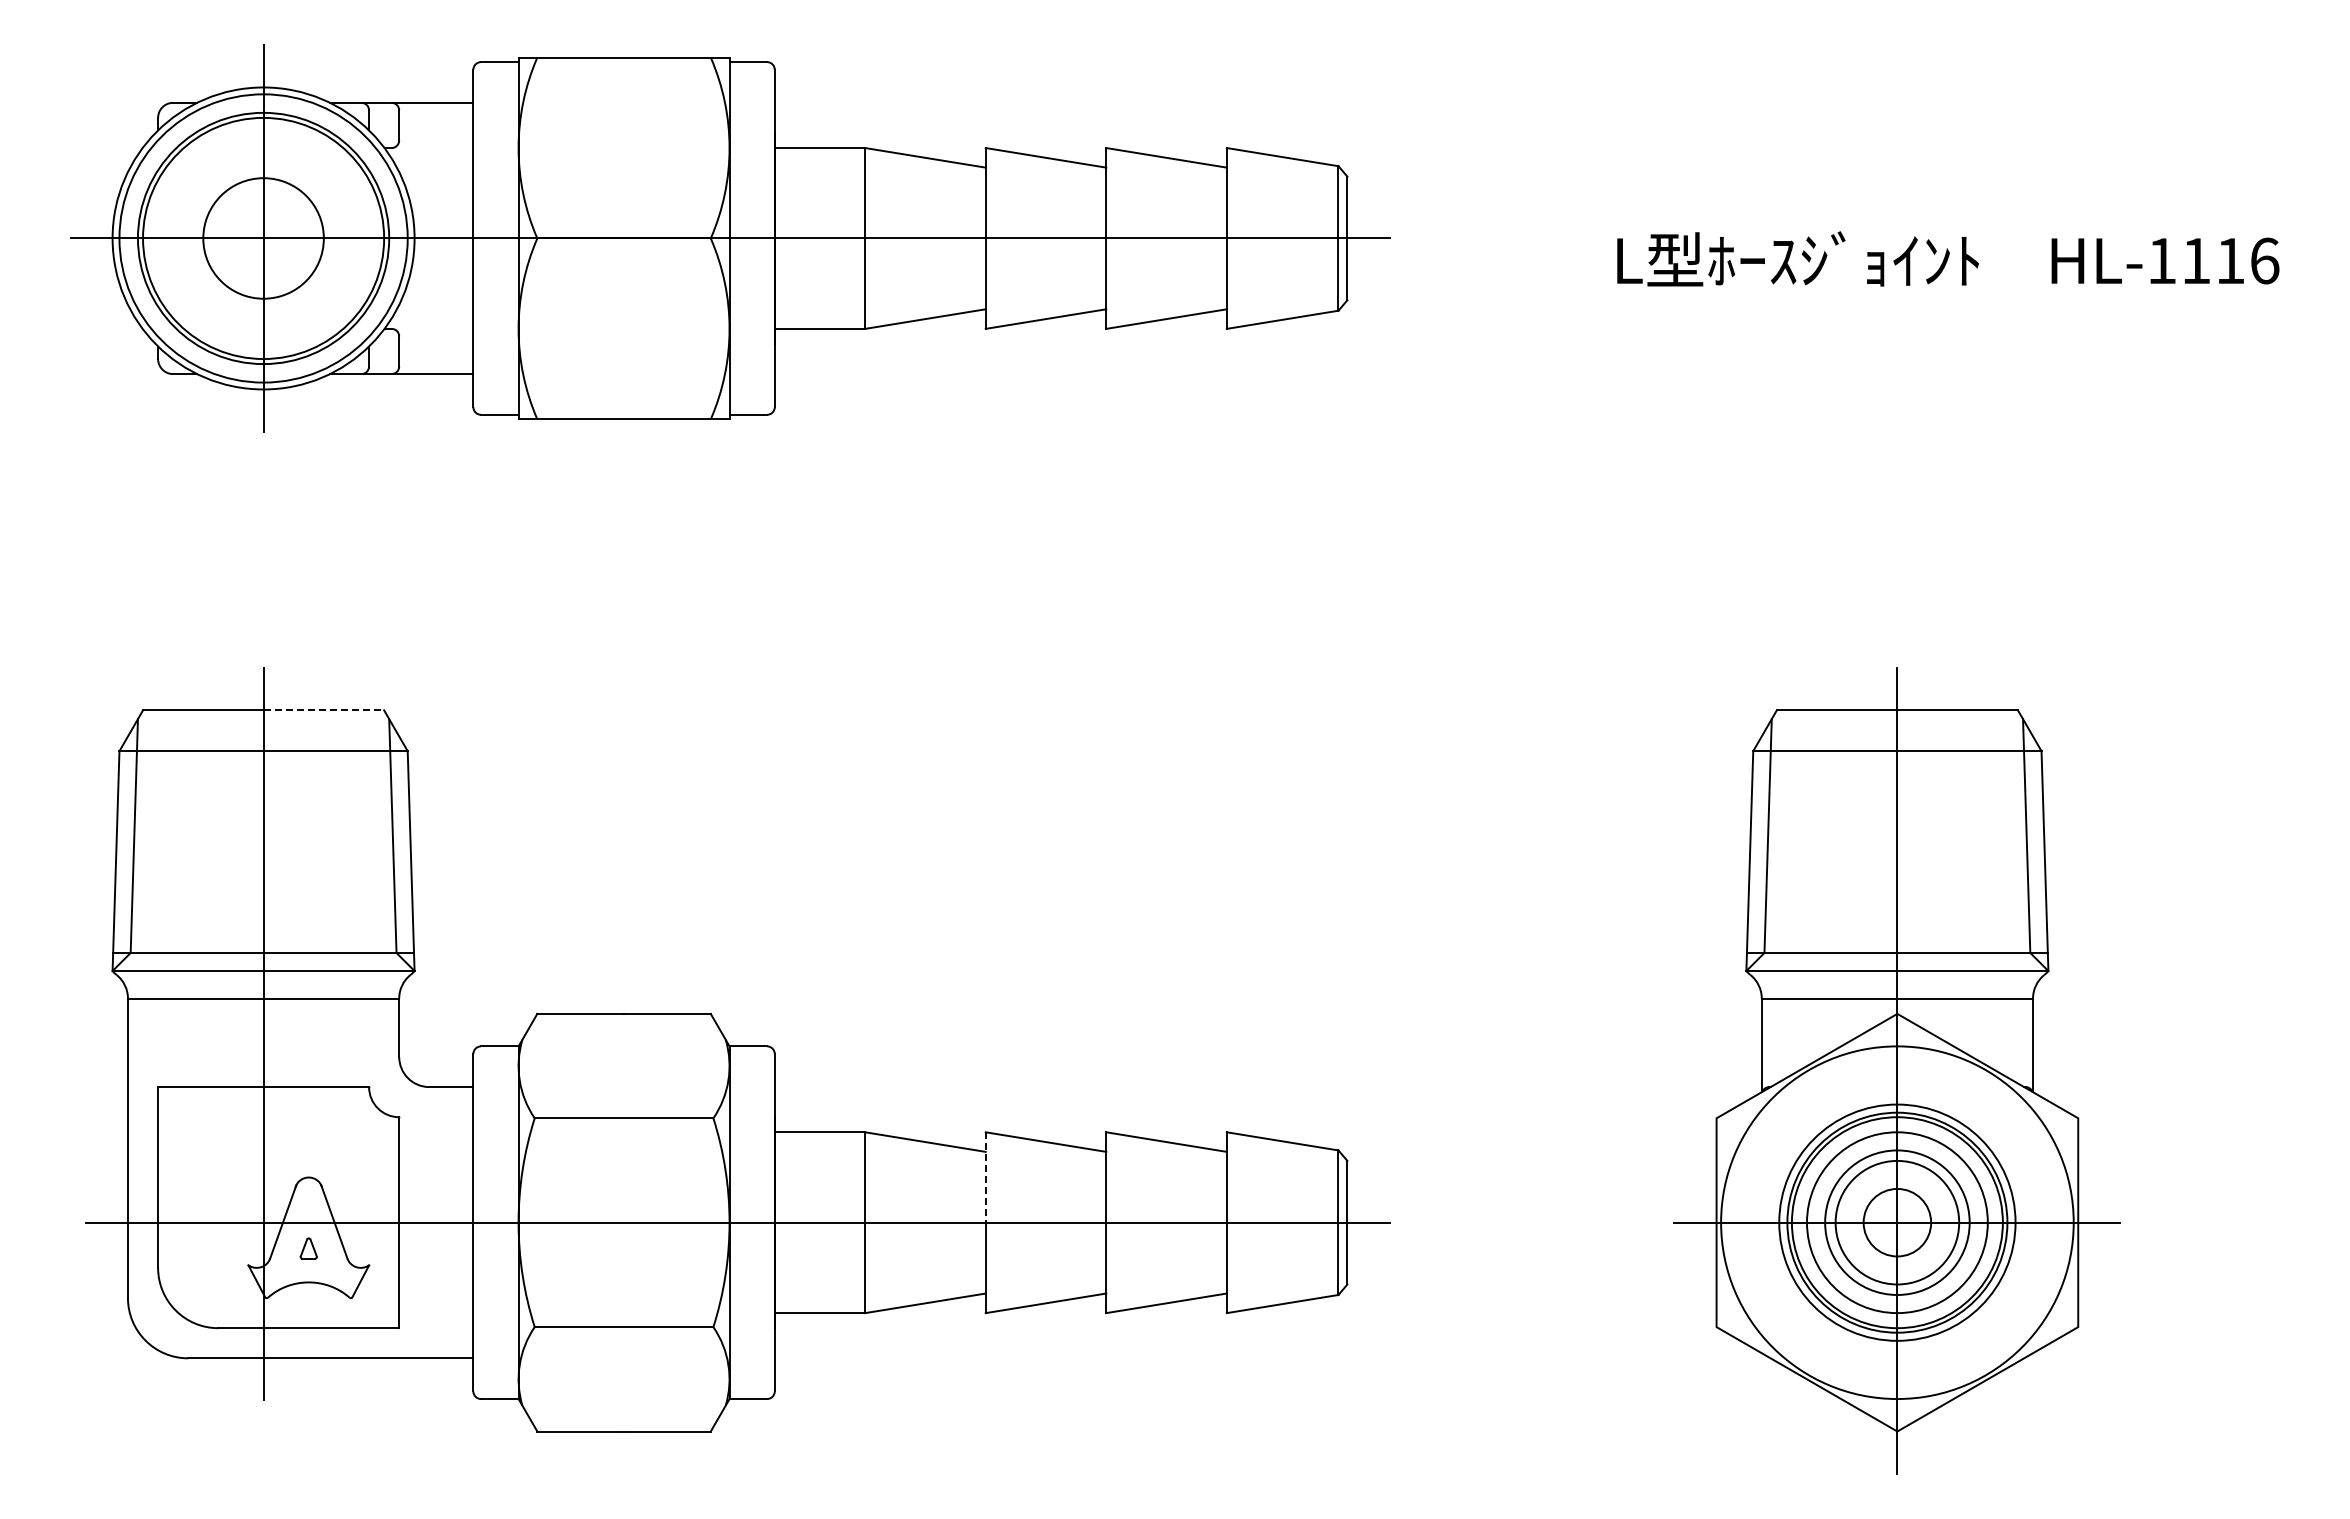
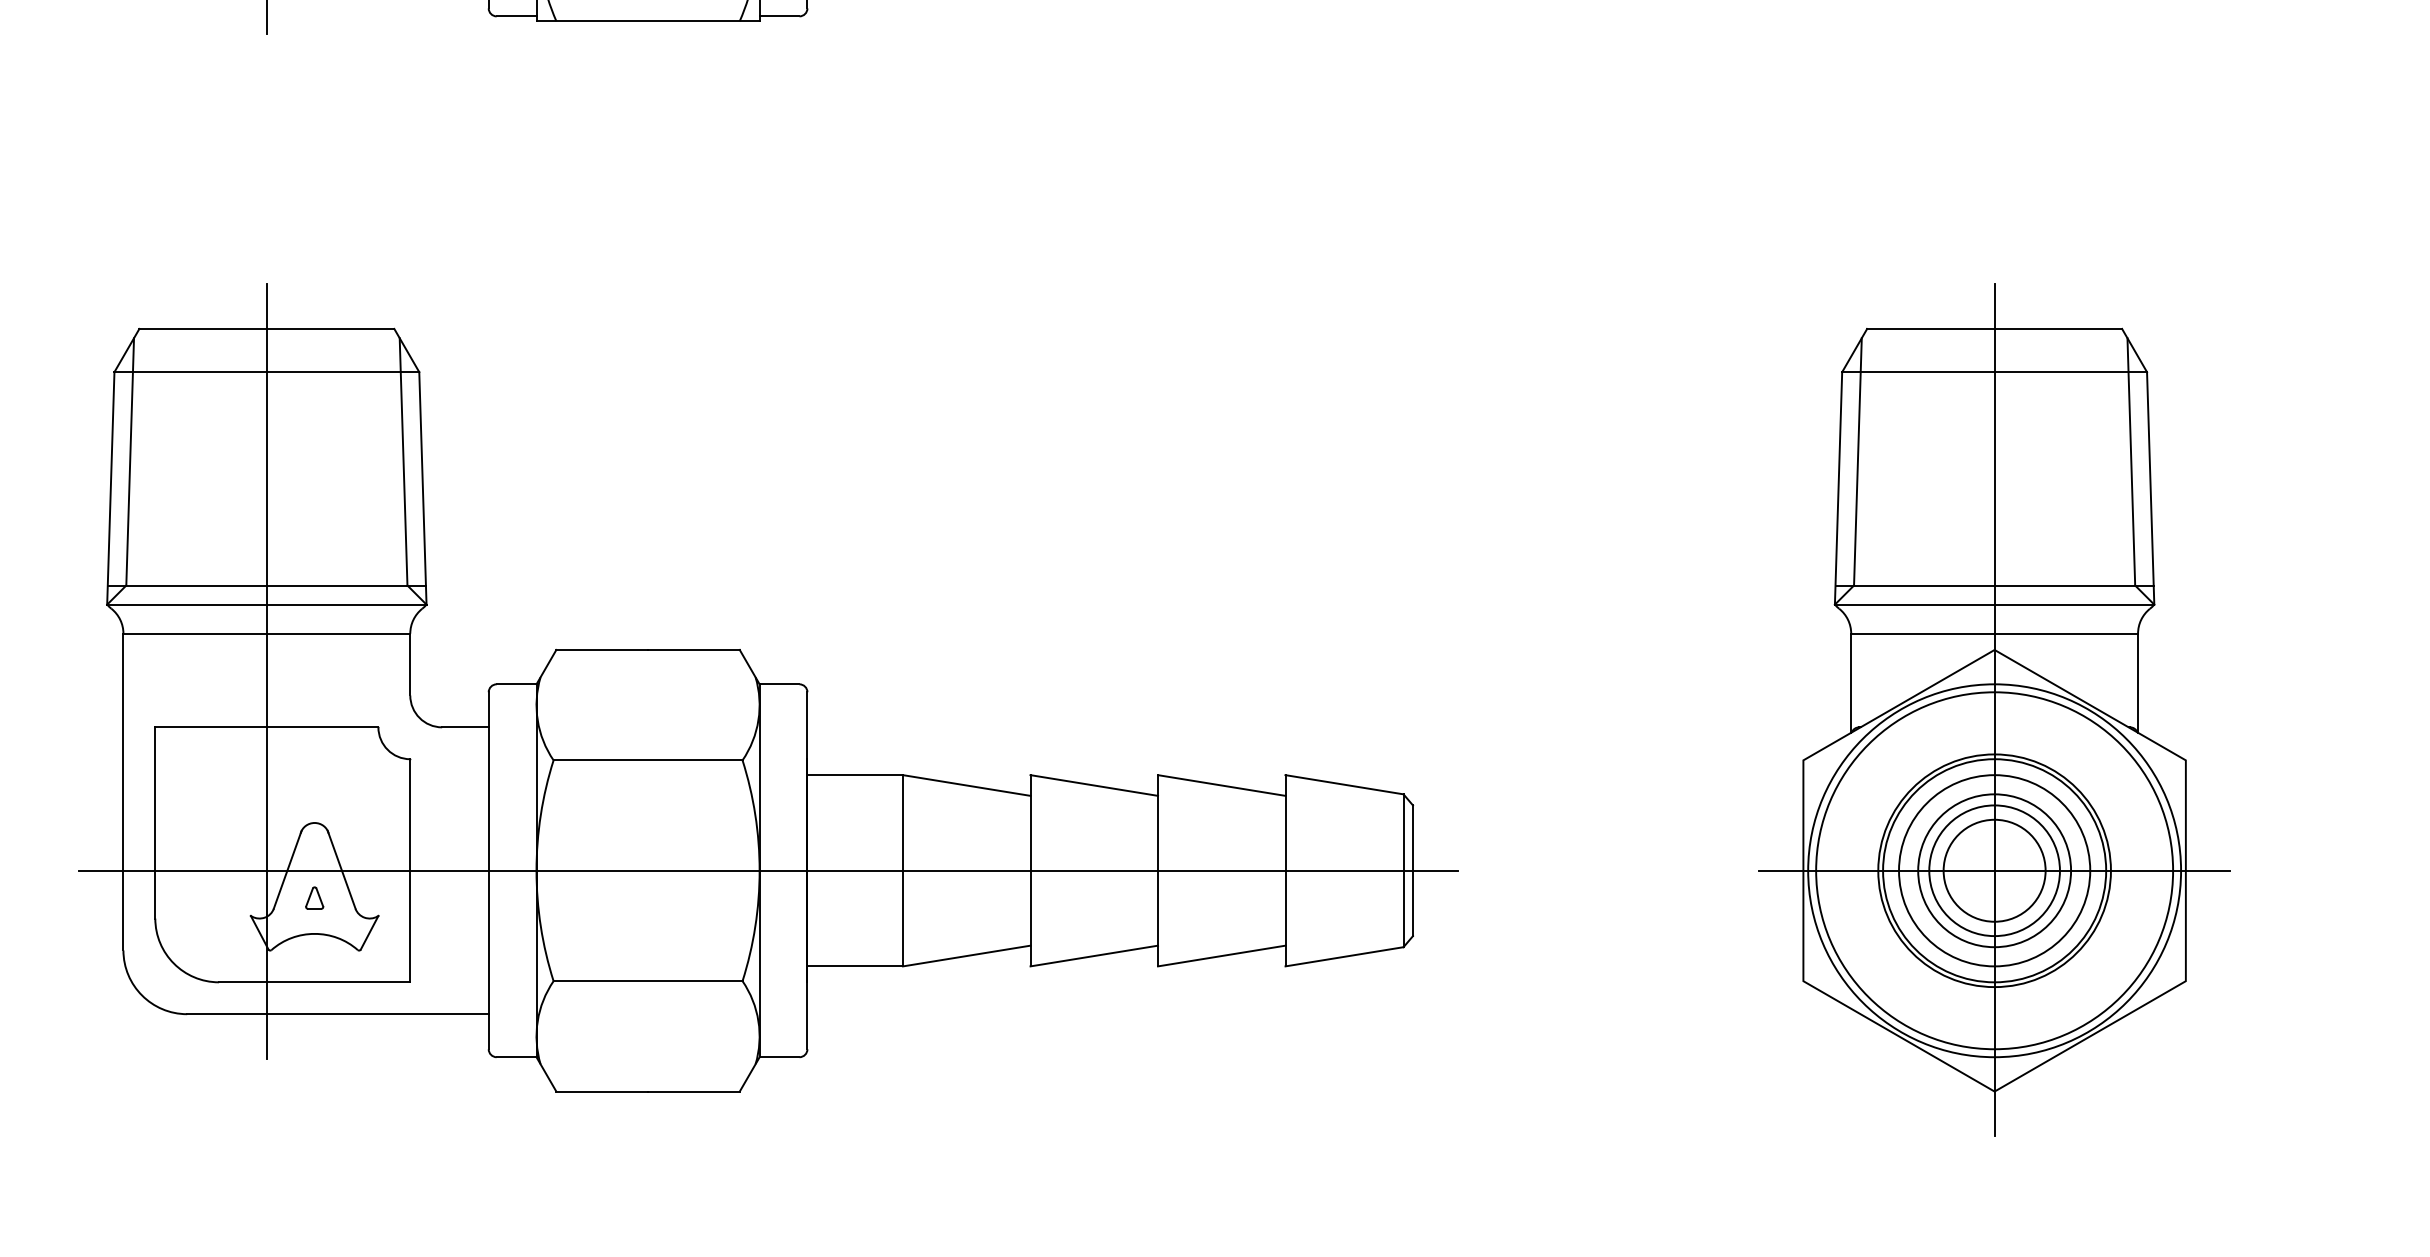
line: (324, 710) -> (331, 329), dashed -> solid
line: (985, 1178) -> (1030, 824), dashed -> solid
circle: (1897, 1222) -> (1994, 870), size x1.43
circle: (1897, 1222) -> (1994, 870), size x1.43

